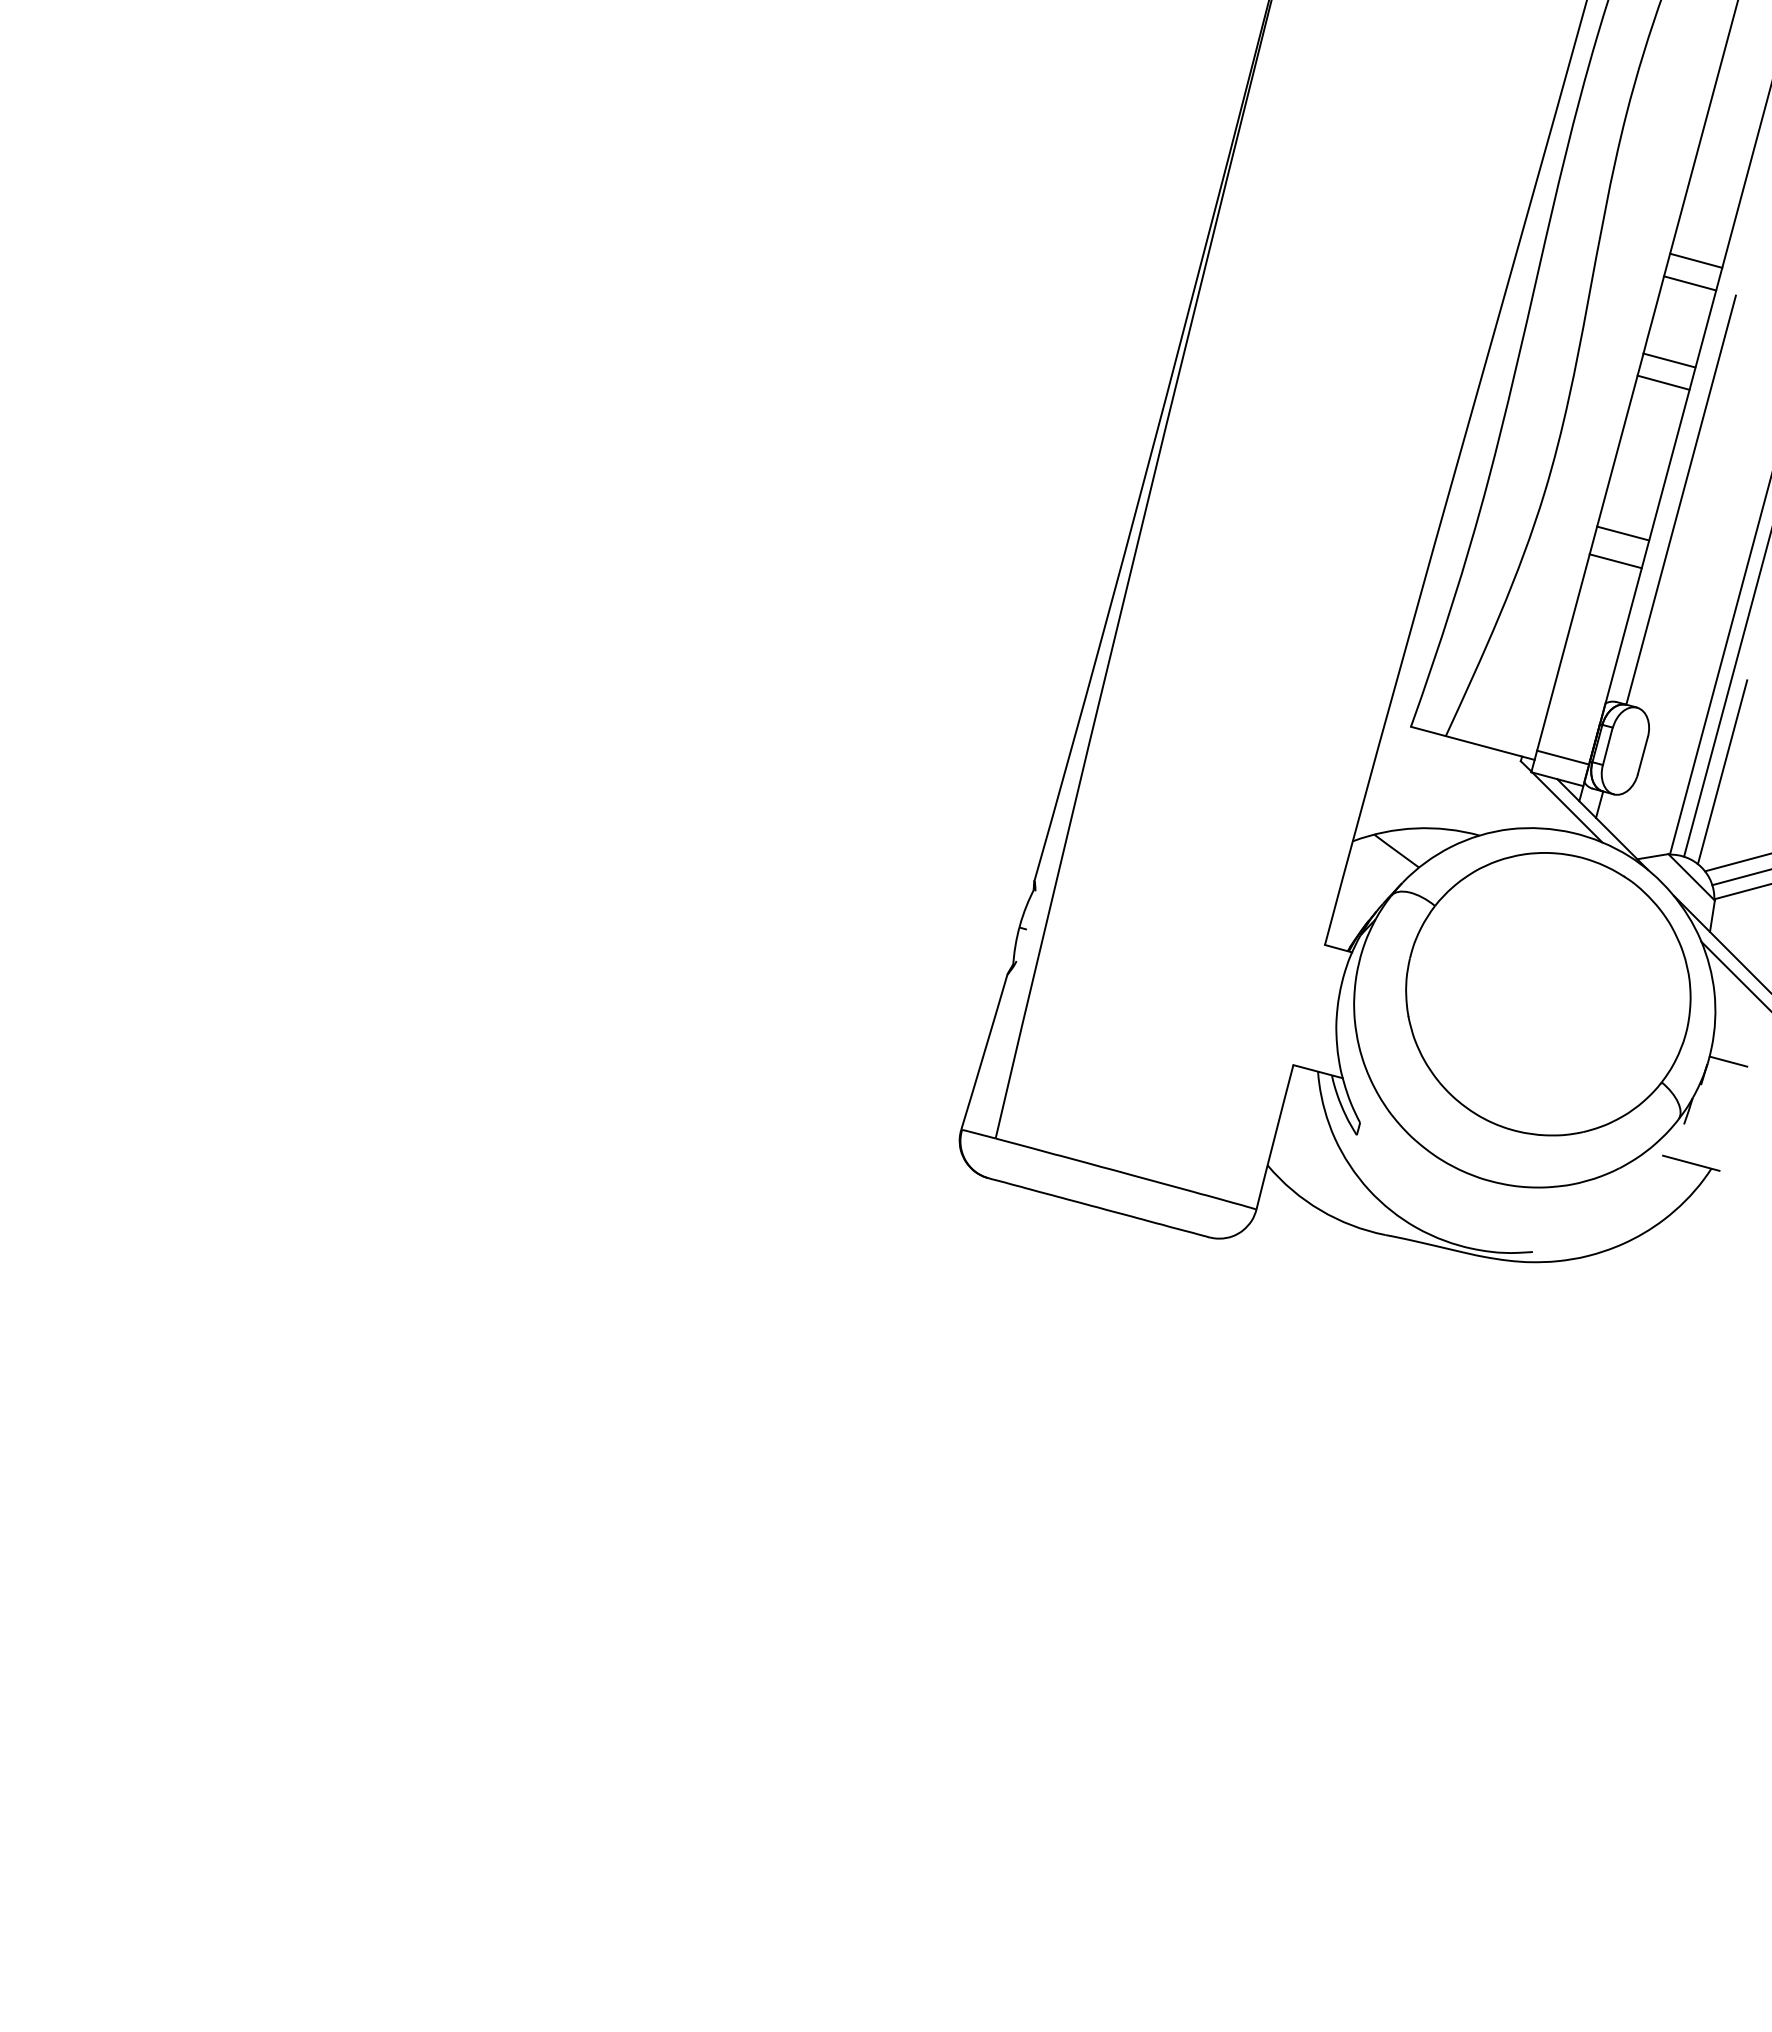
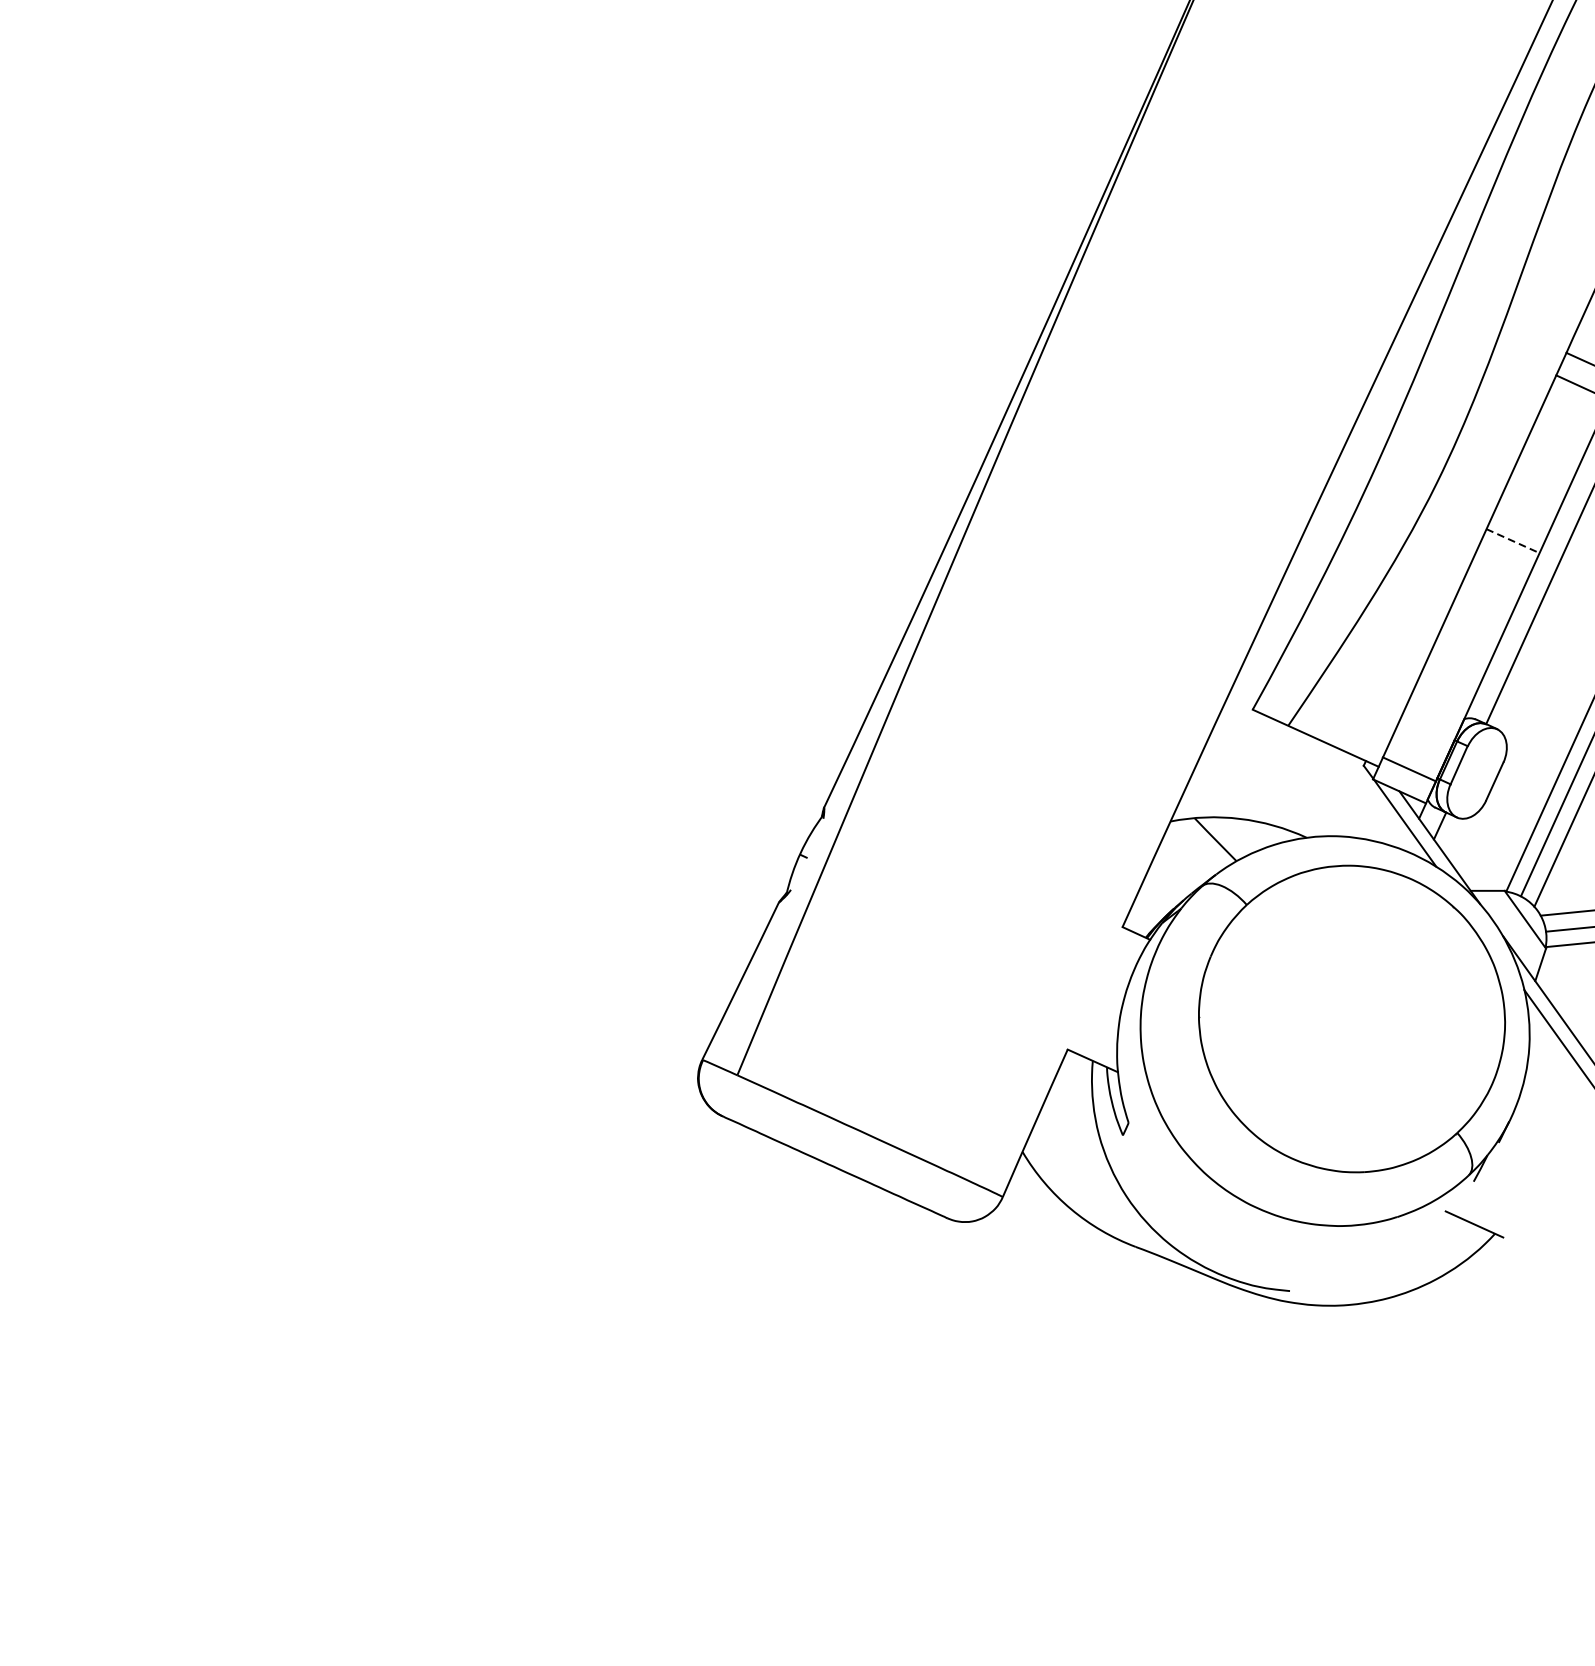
line: (1623, 533) -> (1513, 541), solid -> dashed
line: (1615, 561) -> (1499, 569), removed
line: (1728, 1061) -> (1532, 1122), removed

